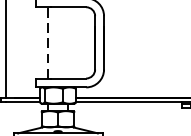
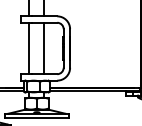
line: (47, 42) -> (29, 48), dashed -> solid
line: (68, 42) -> (44, 48), added

